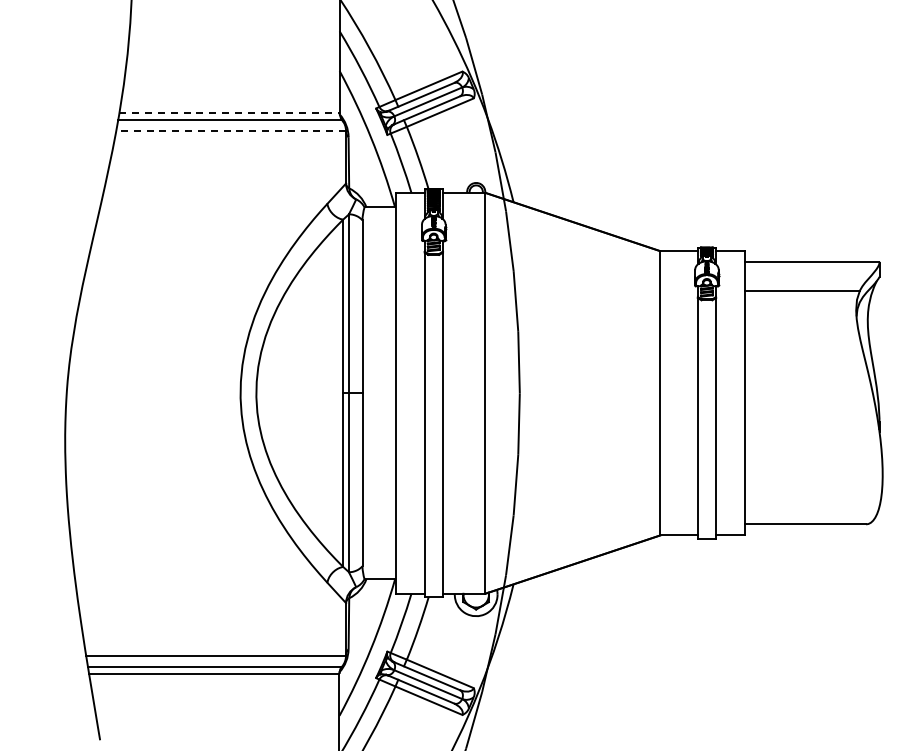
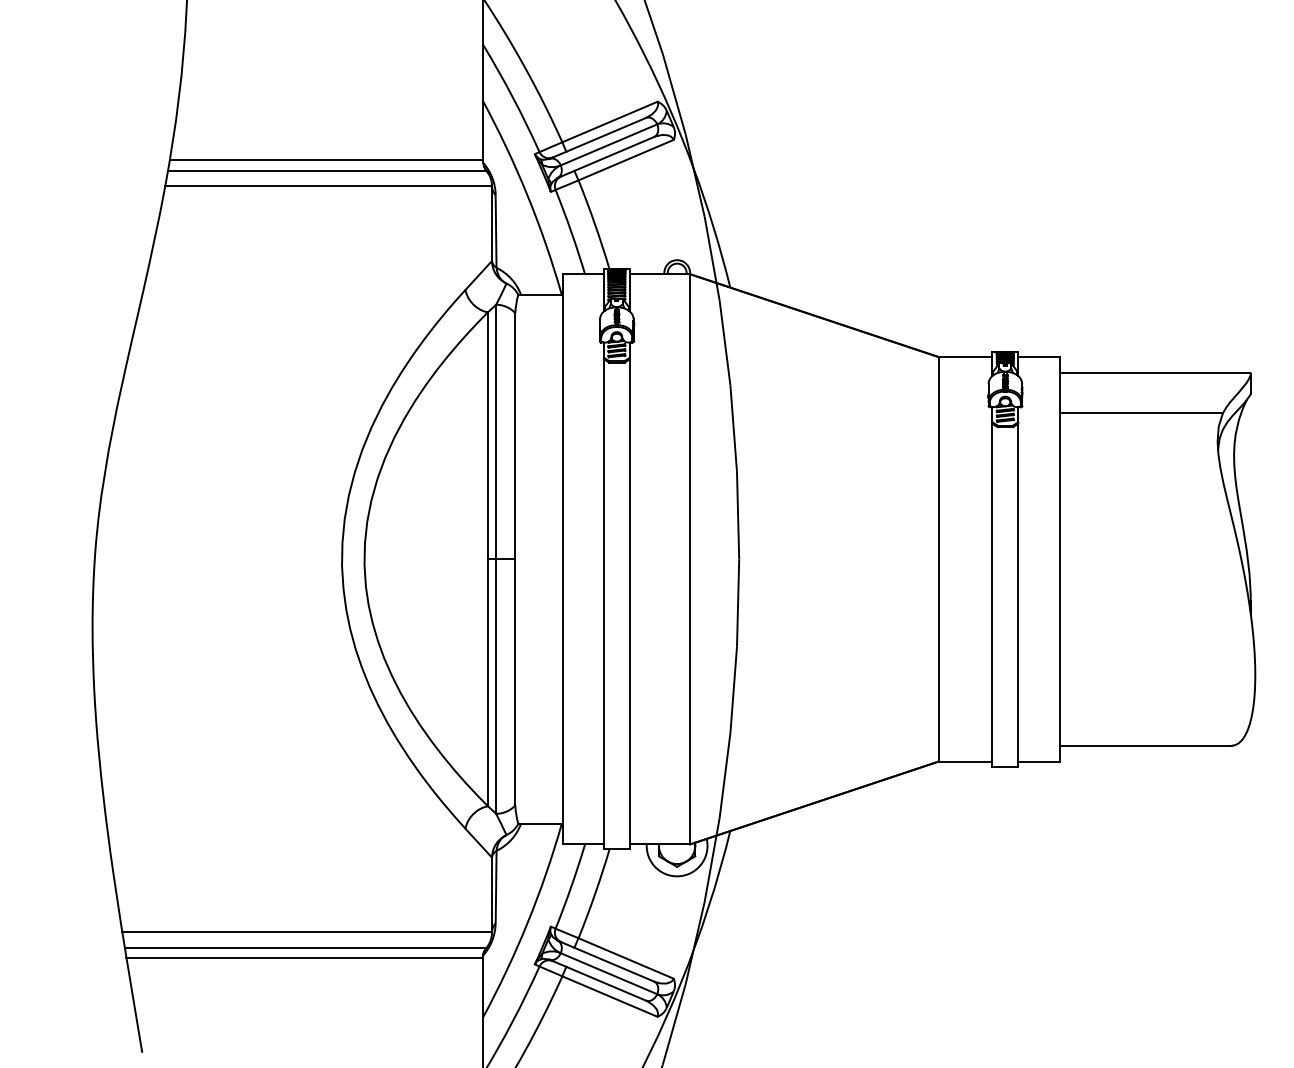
line: (230, 112) -> (327, 159), dashed -> solid
line: (231, 131) -> (329, 186), dashed -> solid

